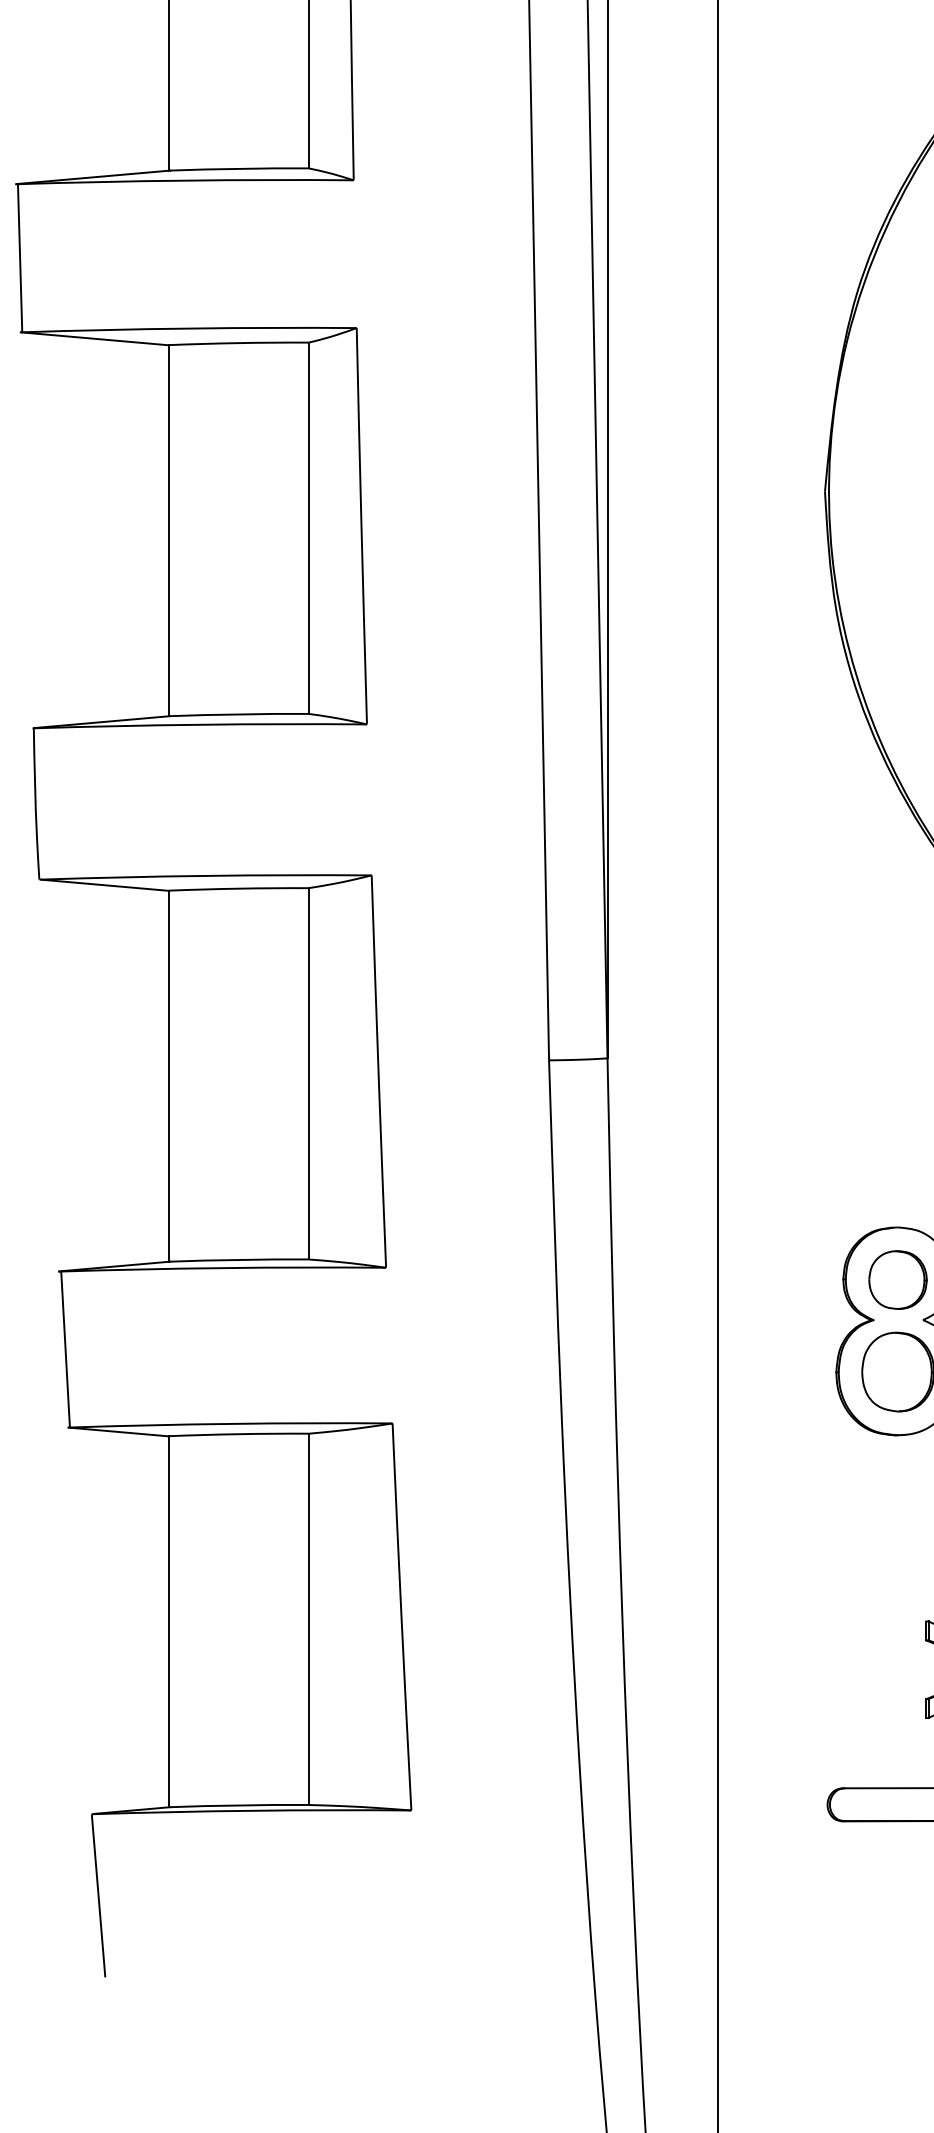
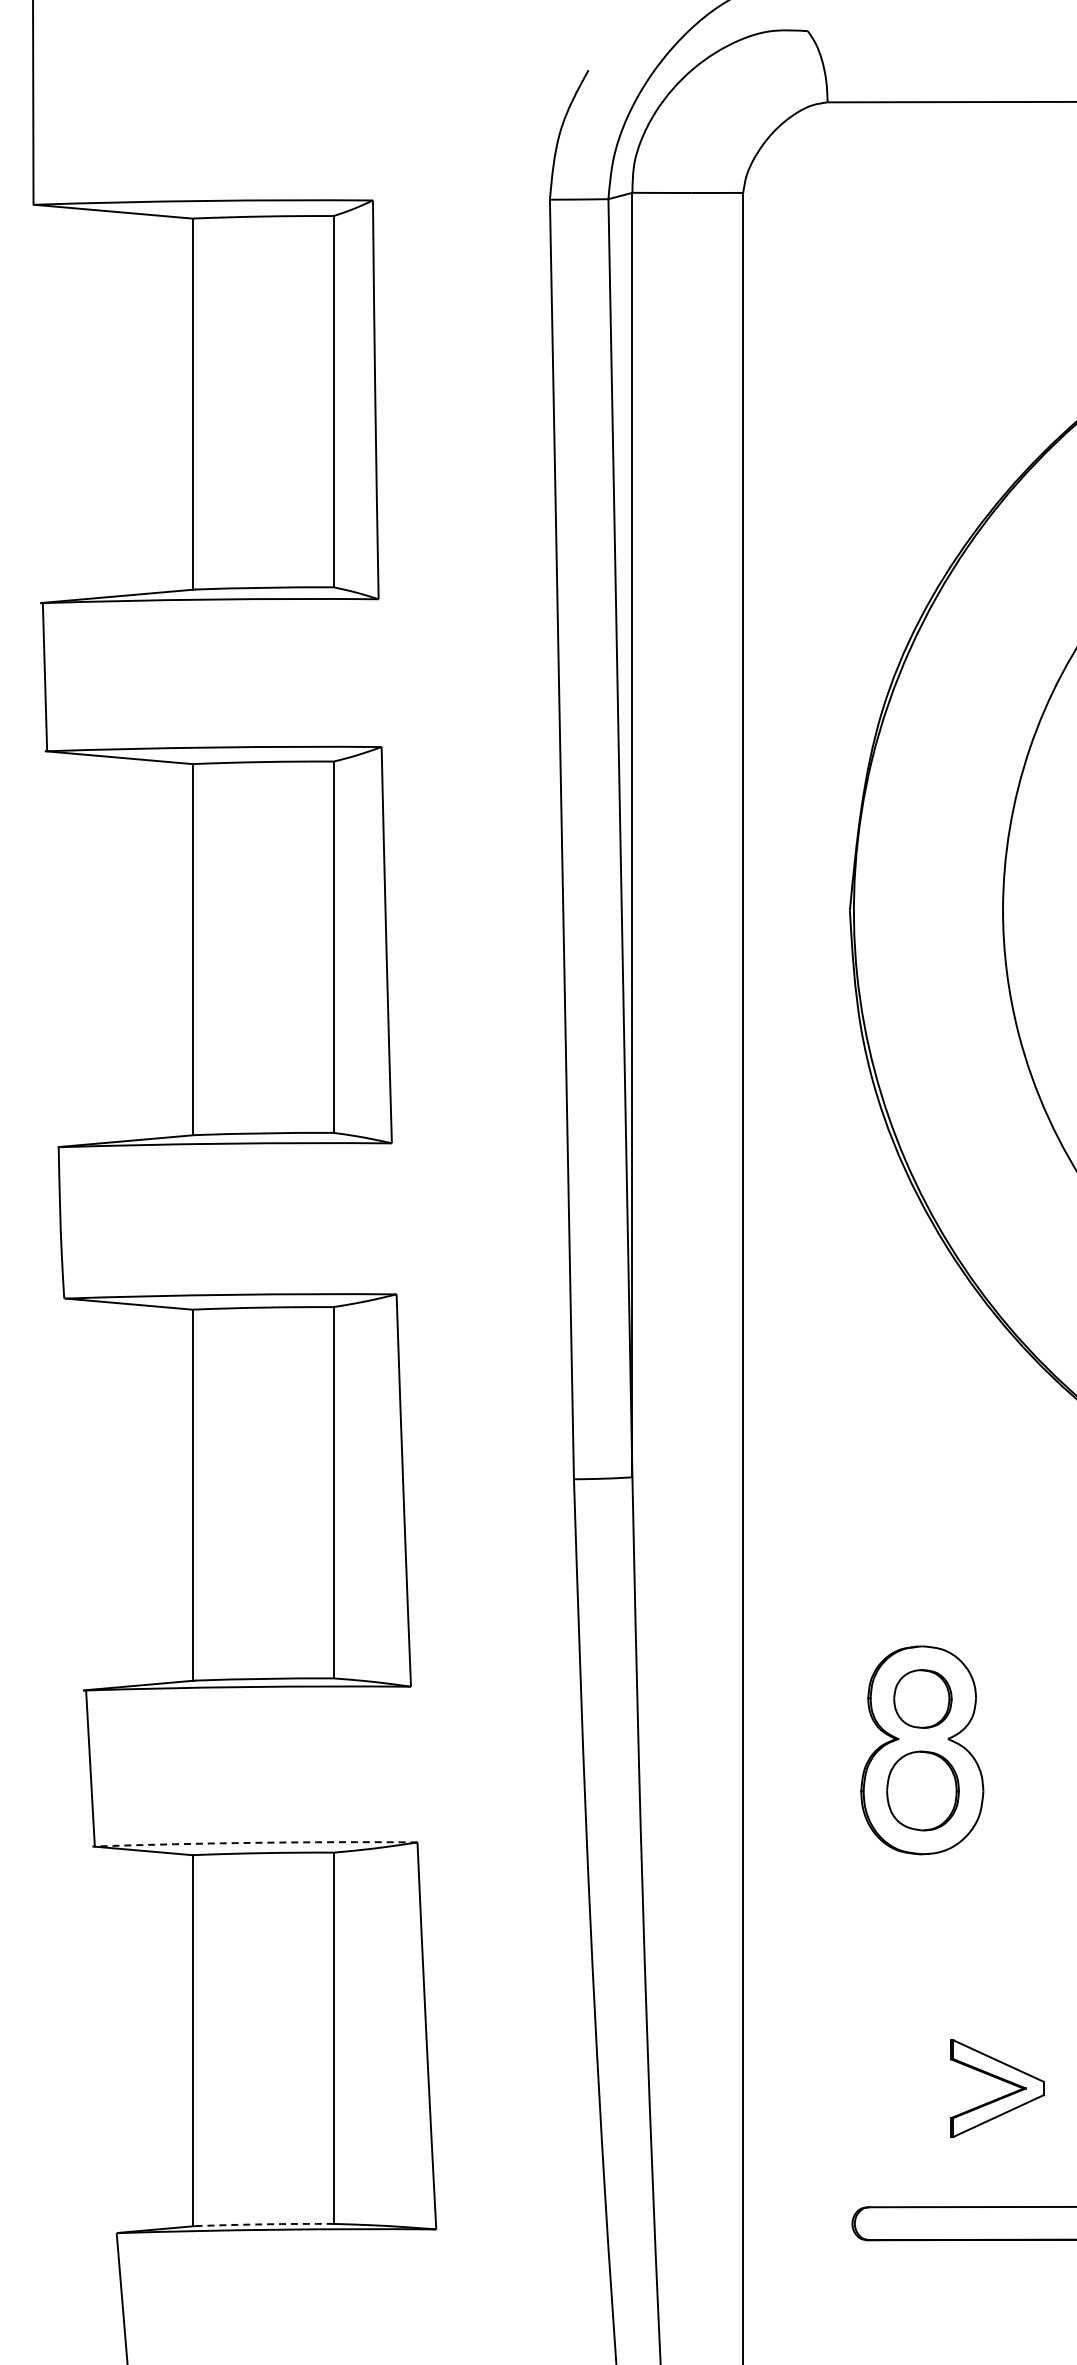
arc: (230, 1423) -> (255, 1842), solid -> dashed
arc: (239, 1805) -> (264, 2224), solid -> dashed

